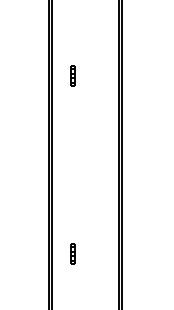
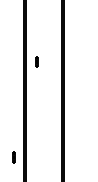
part: (71, 253) -> (13, 157), moved

